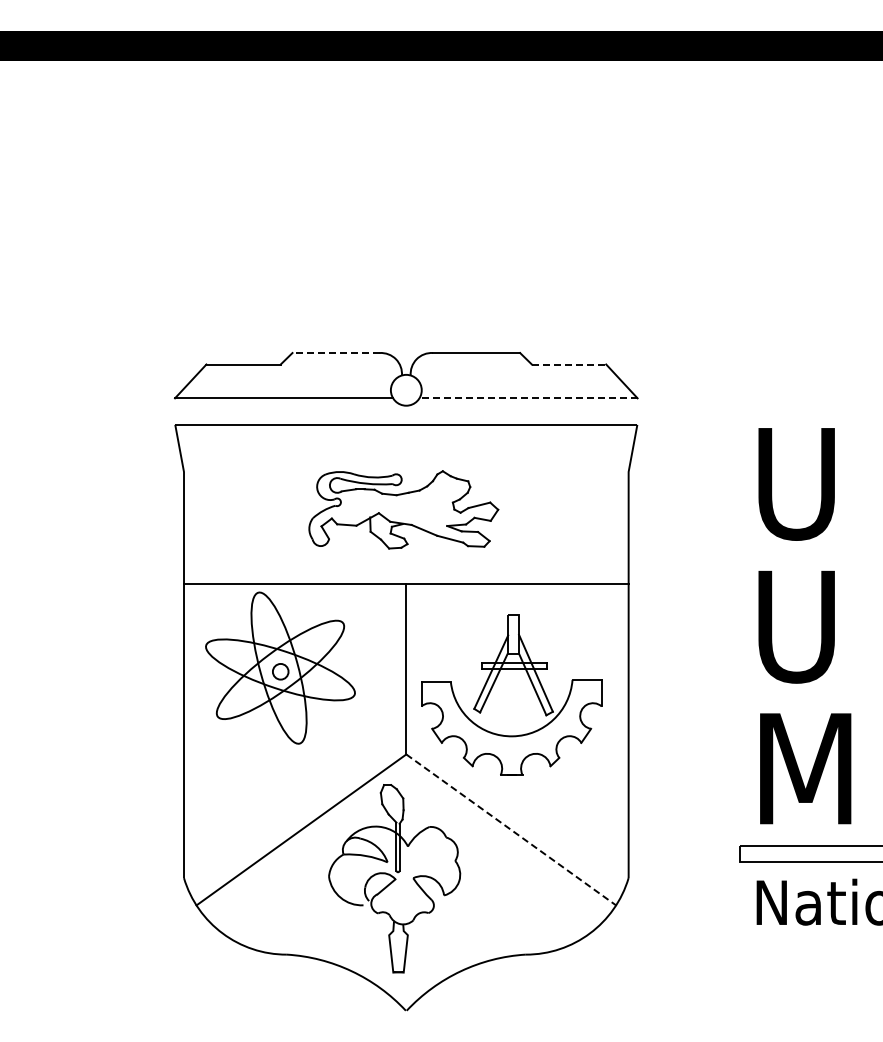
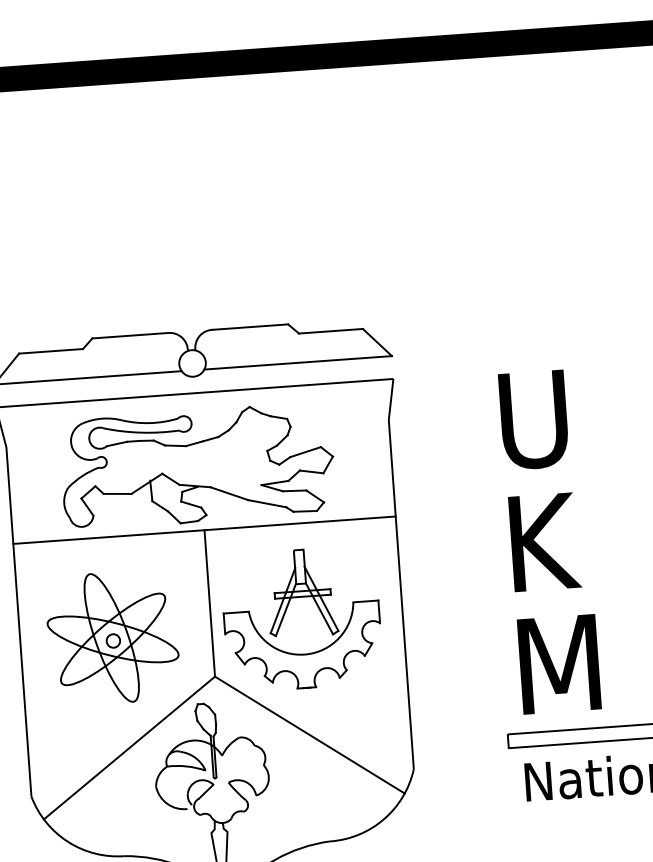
line: (336, 353) -> (130, 336), dashed -> solid
line: (569, 364) -> (331, 331), dashed -> solid
line: (528, 398) -> (298, 362), dashed -> solid
part: (403, 509) -> (197, 466), size x1.67
text: (798, 626) -> (544, 542), U -> K
part: (280, 667) -> (112, 637), moved
line: (511, 830) -> (310, 735), dashed -> solid

